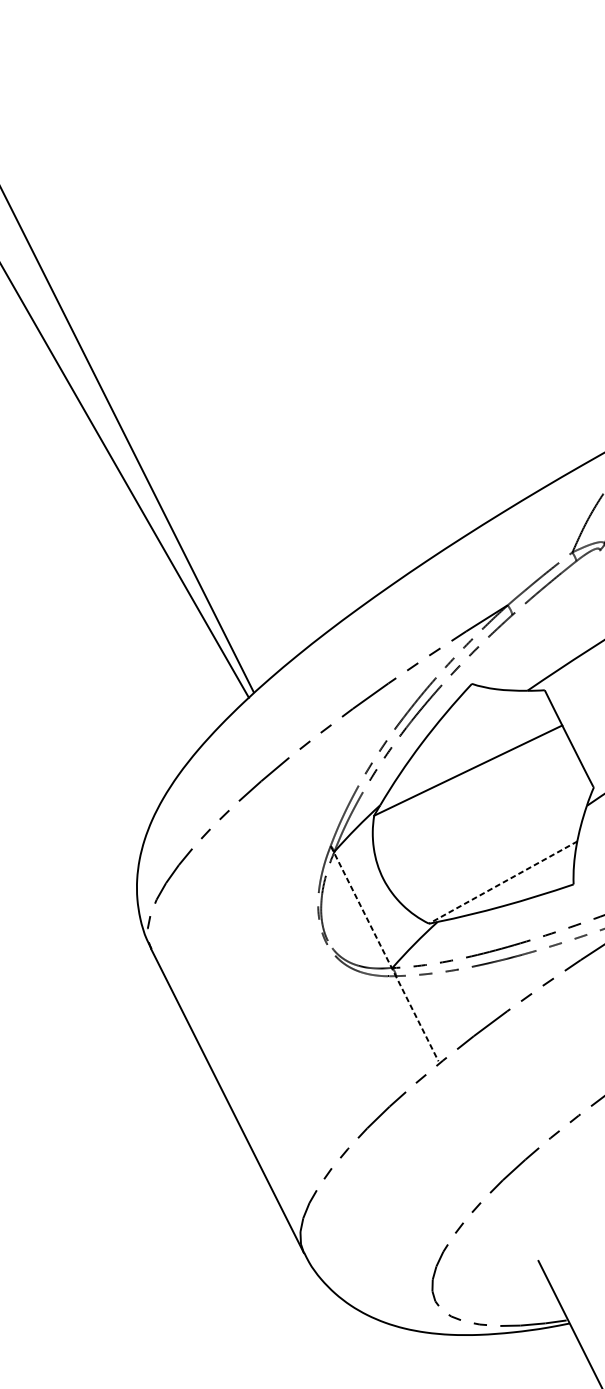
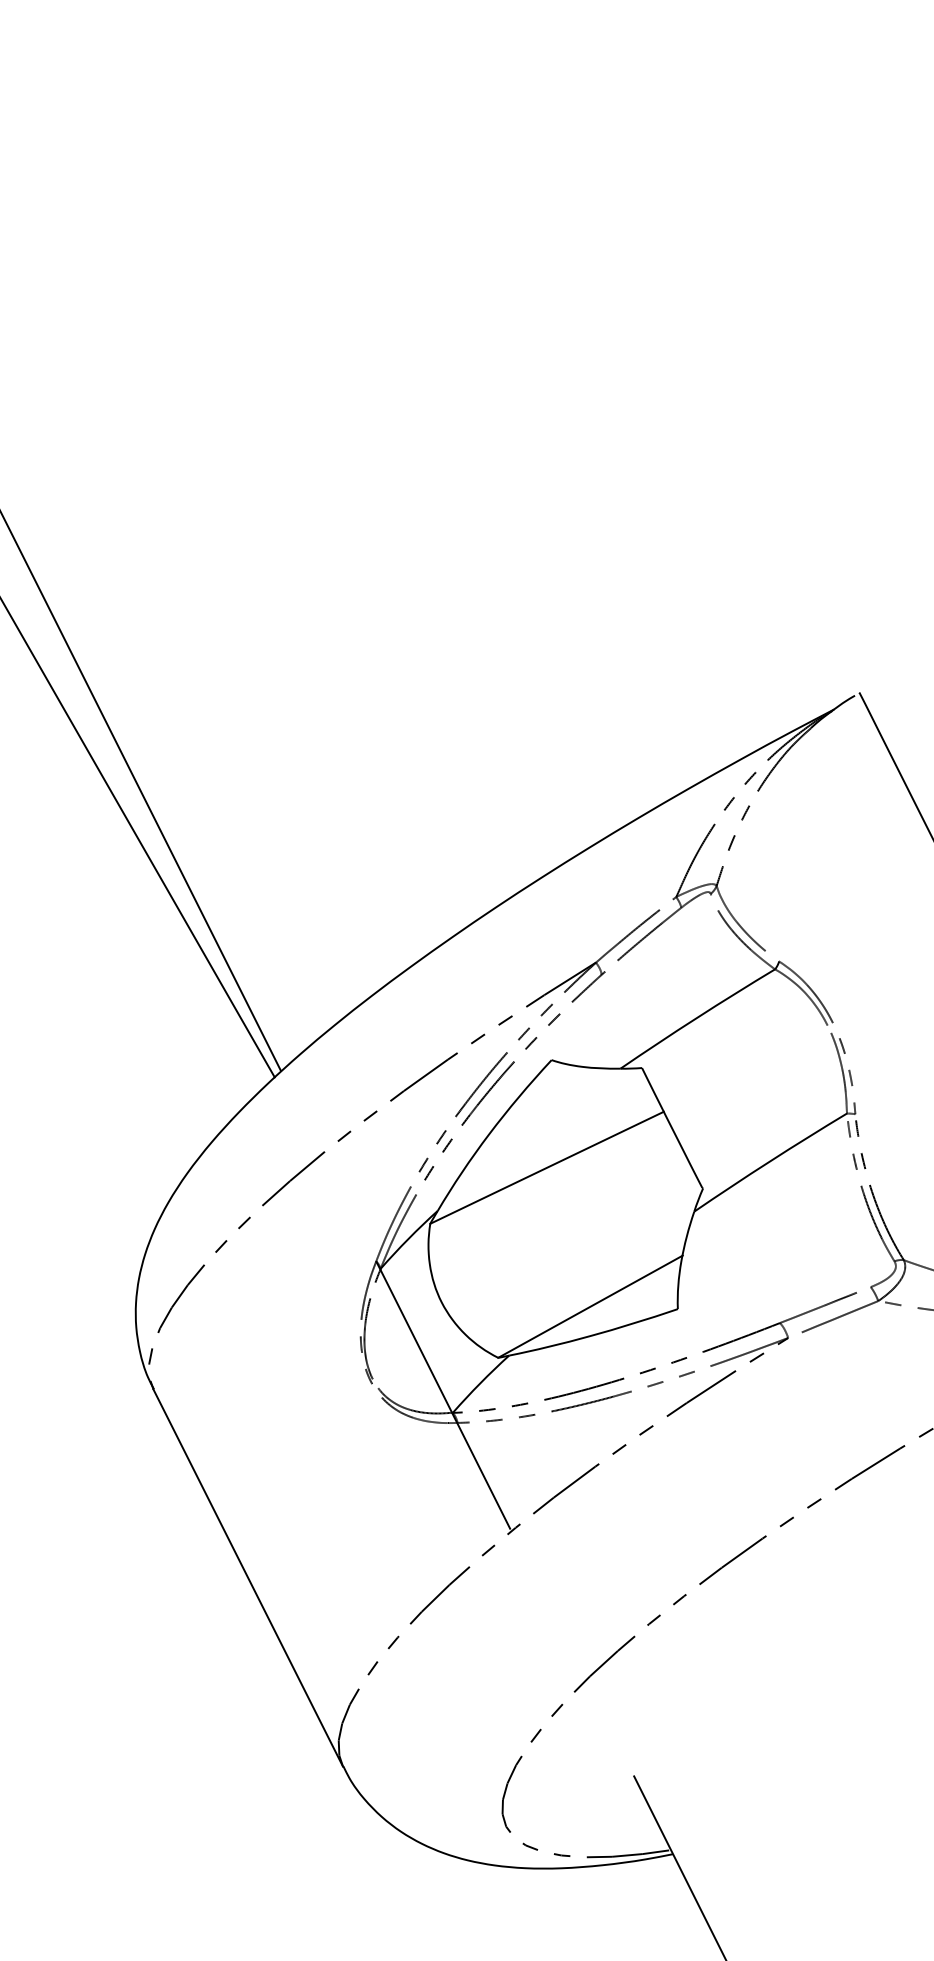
line: (503, 882) -> (590, 1306), dashed -> solid
line: (384, 954) -> (443, 1395), dashed -> solid

